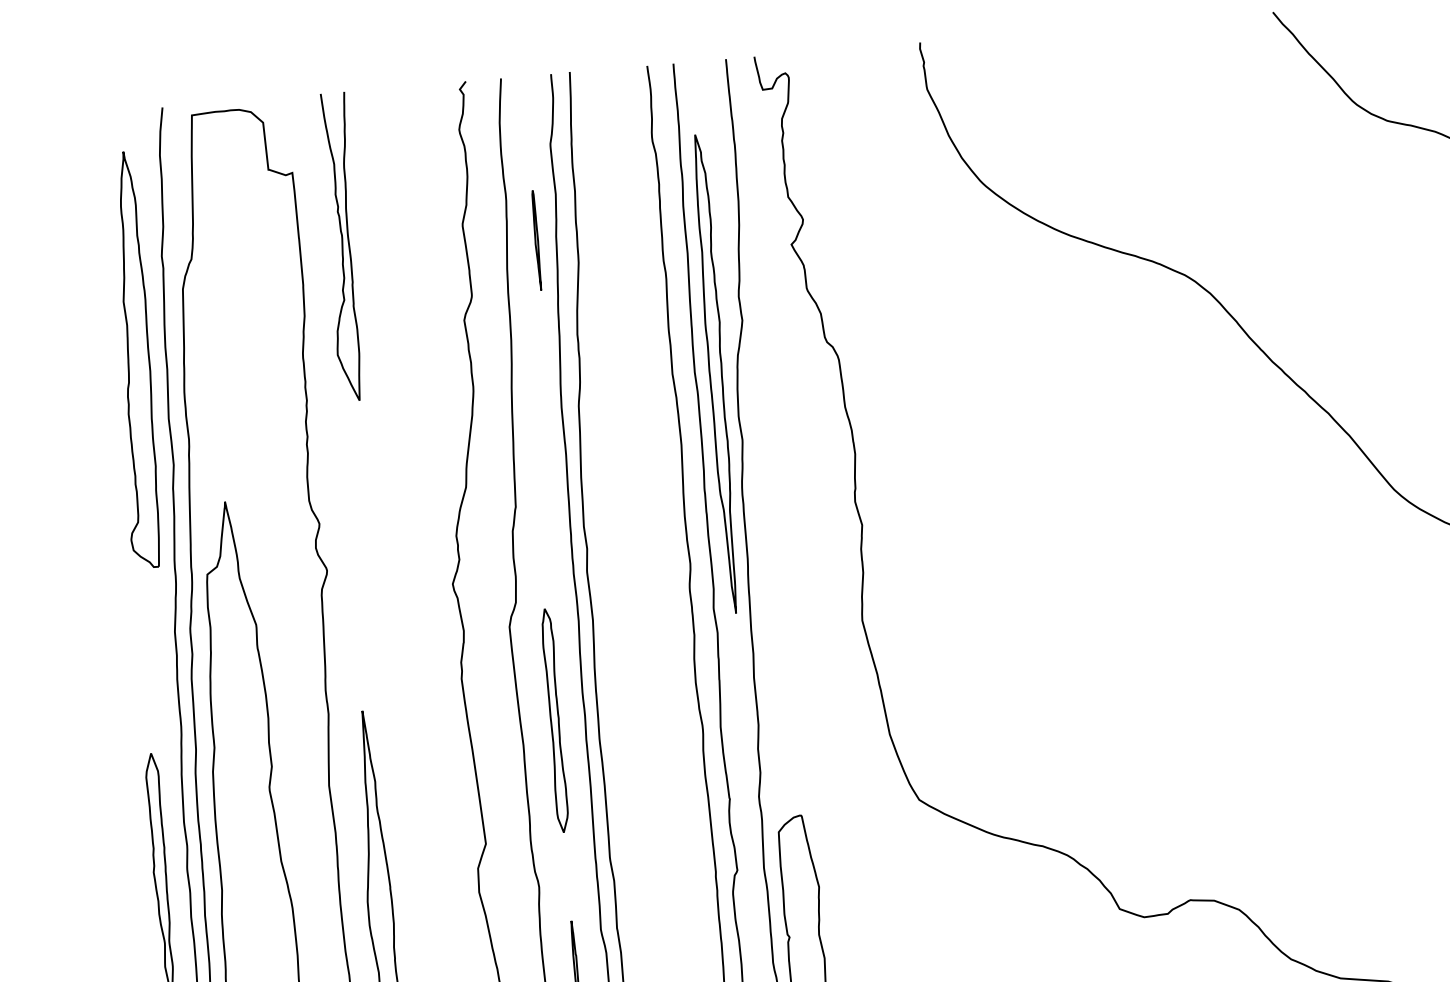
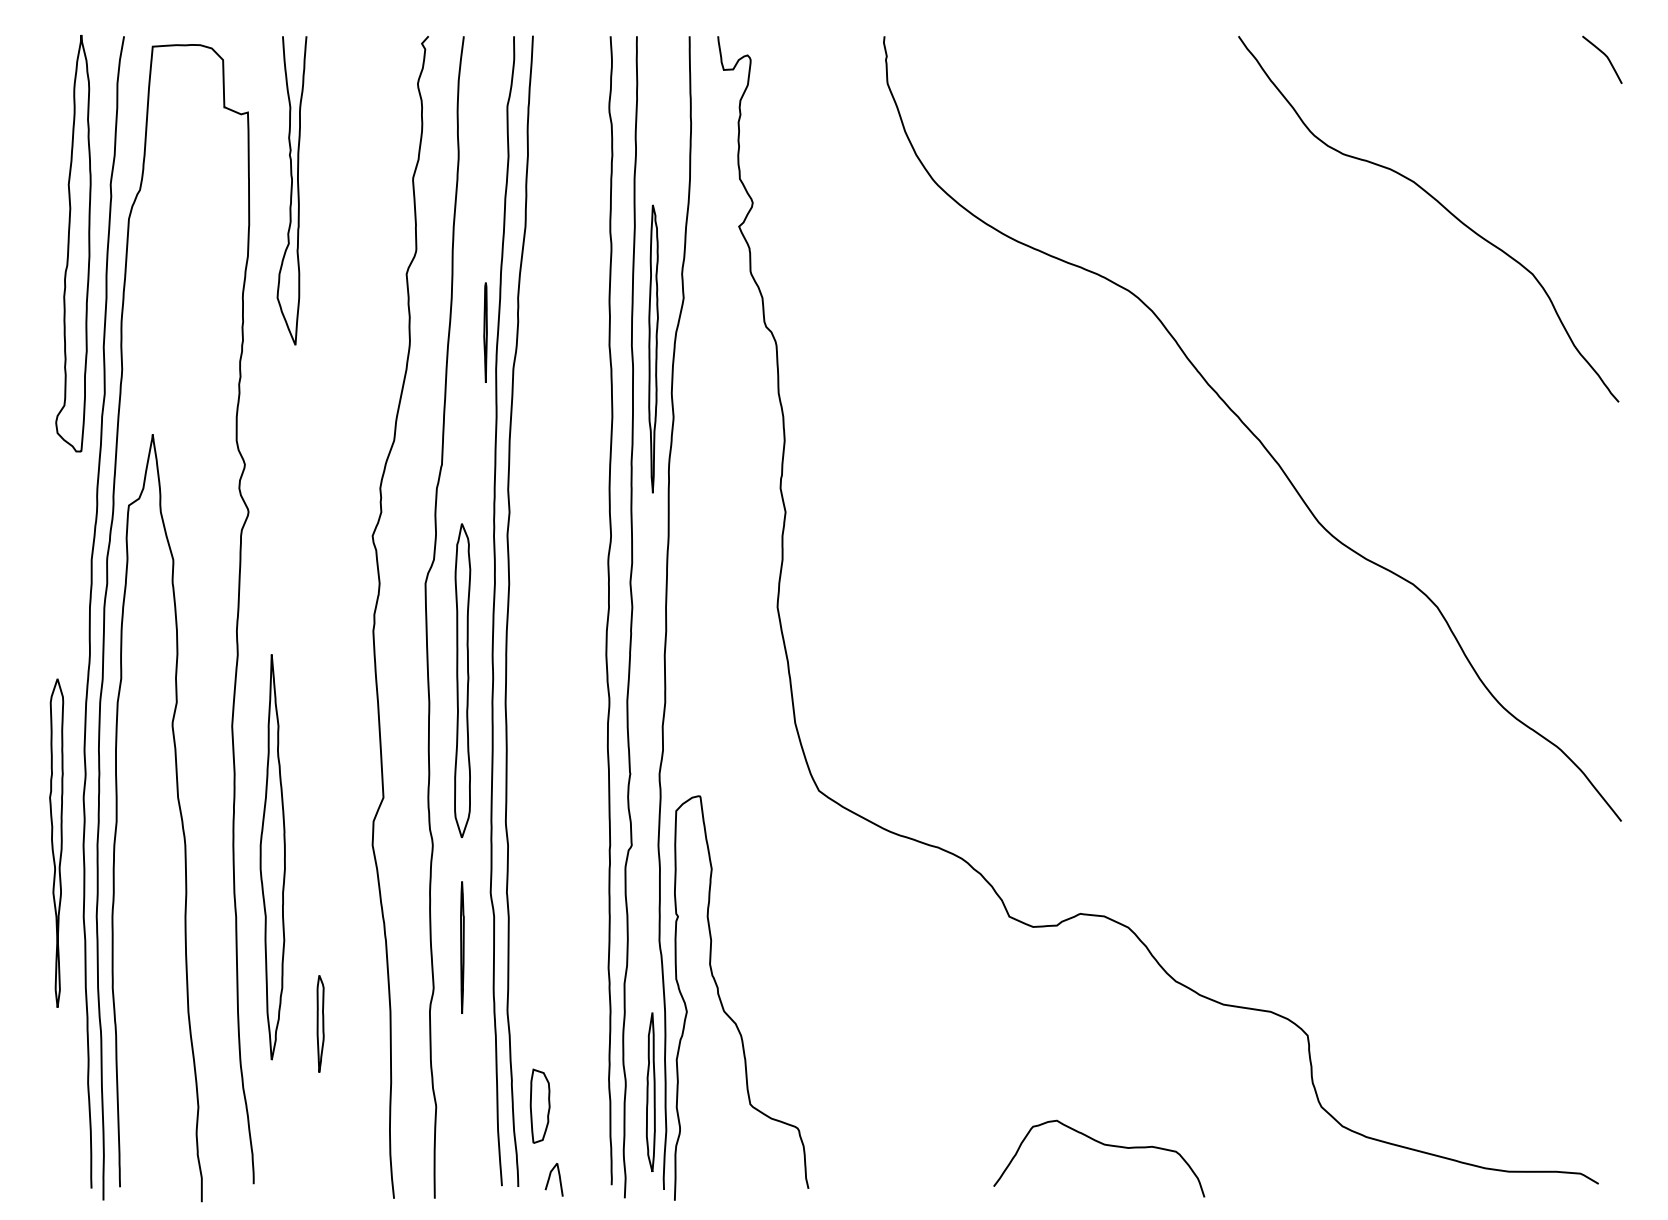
line: (536, 240) -> (485, 332), moved
part: (133, 360) -> (73, 243), moved
part: (716, 373) -> (653, 348), size x0.6
part: (554, 720) -> (462, 680), size x1.4

